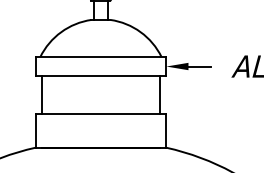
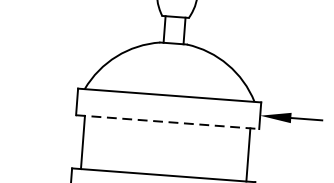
line: (101, 76) -> (168, 122), solid -> dashed

